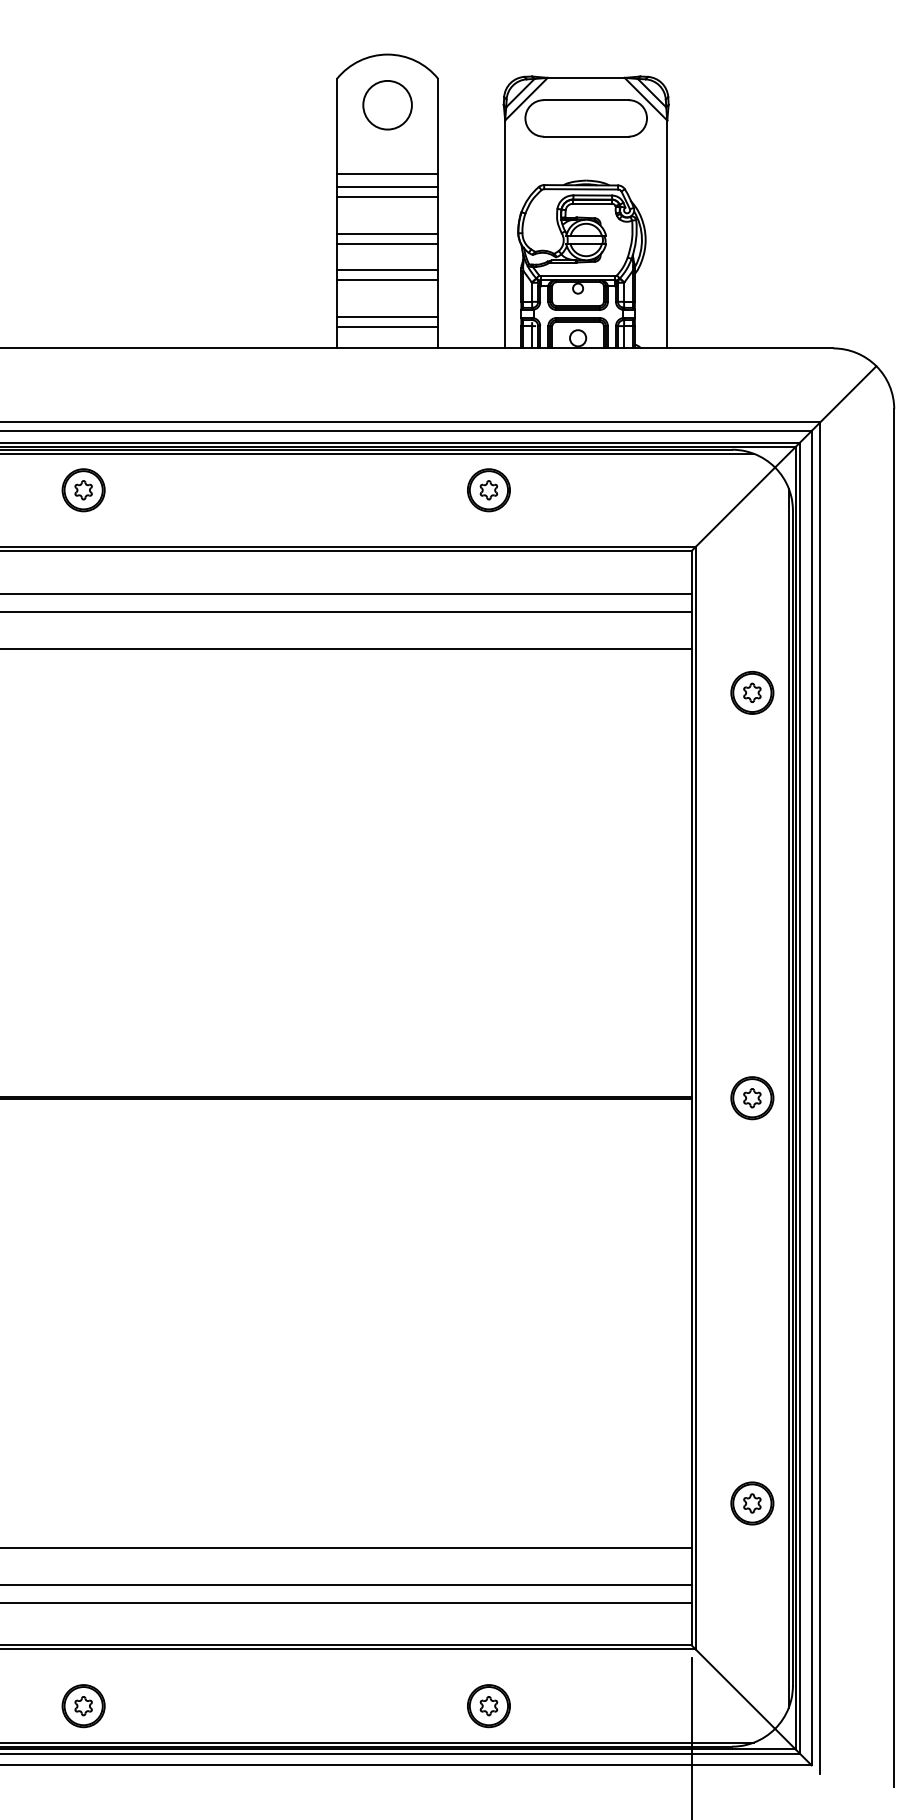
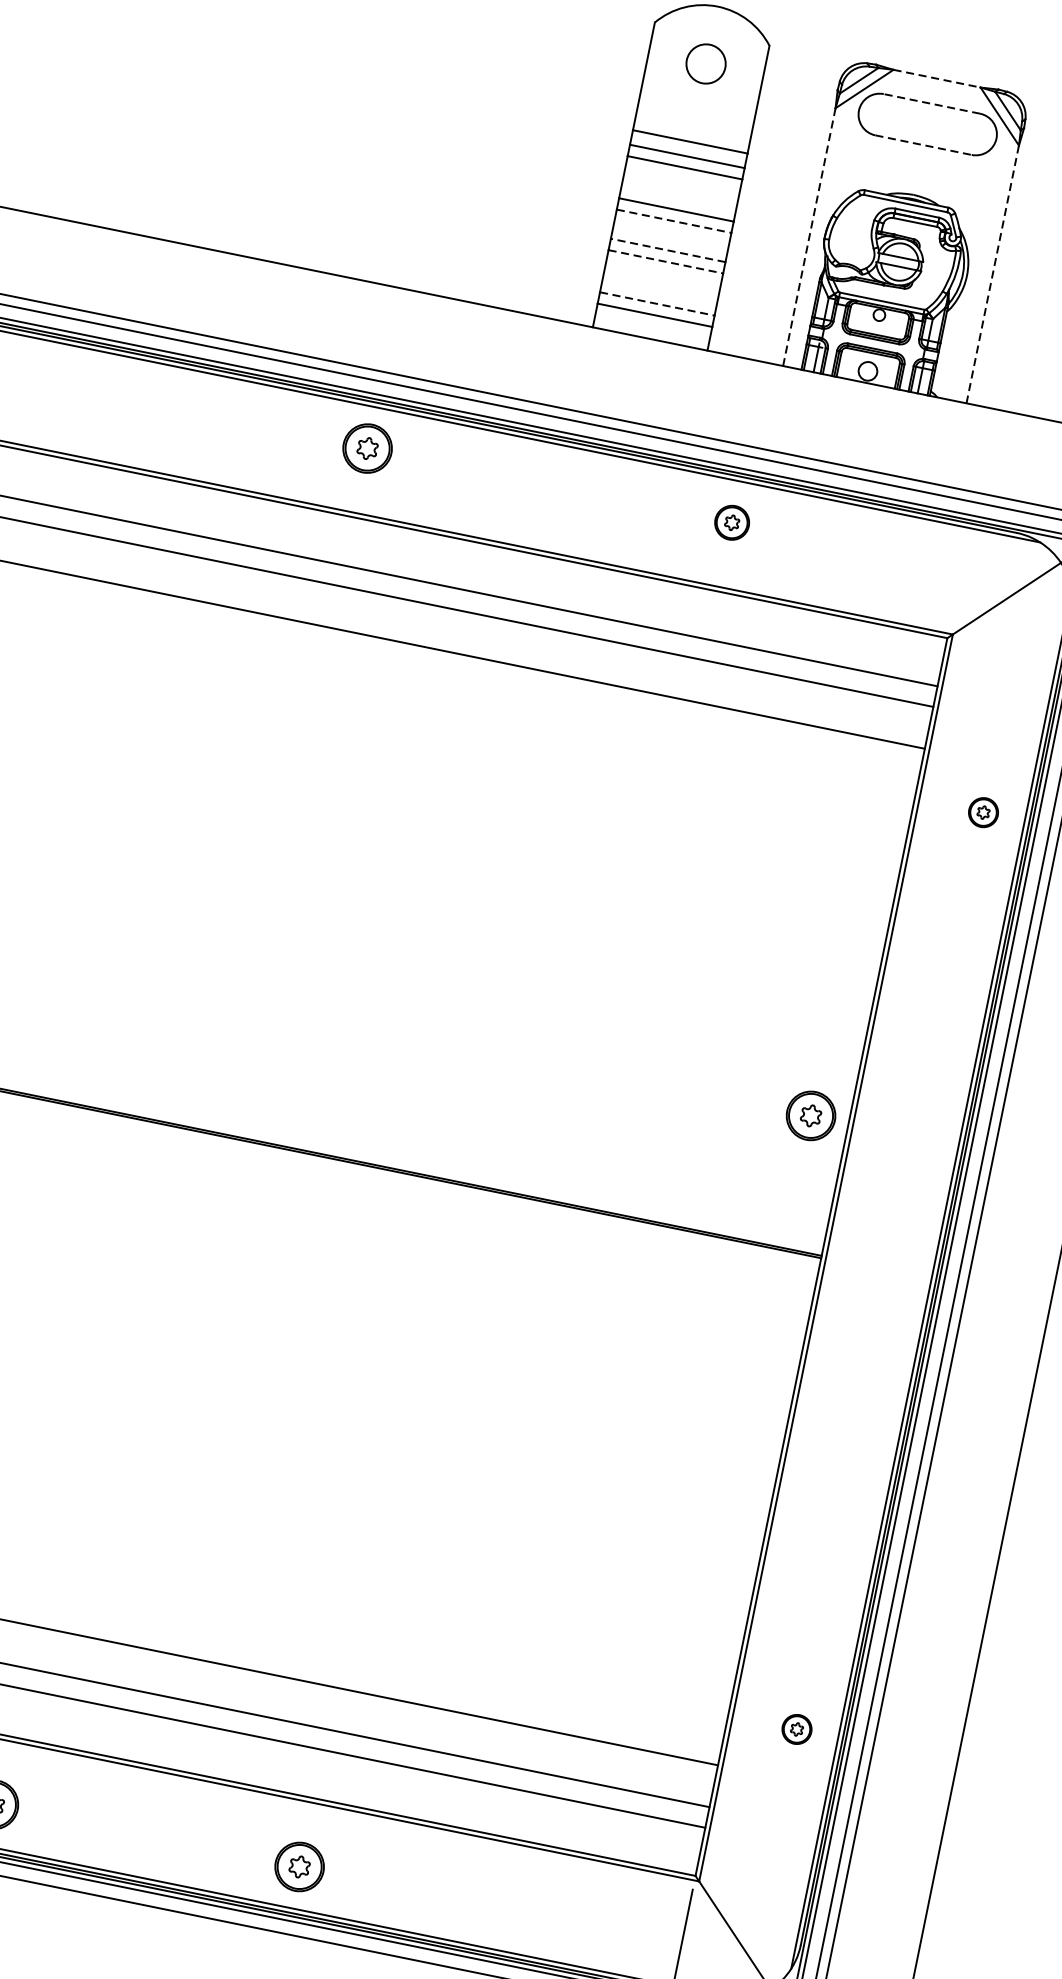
line: (586, 77) -> (937, 78), solid -> dashed
line: (586, 100) -> (932, 104), solid -> dashed
circle: (387, 105) -> (705, 64), size x0.7
line: (586, 136) -> (923, 145), solid -> dashed
line: (505, 234) -> (809, 237), solid -> dashed
line: (667, 234) -> (992, 274), solid -> dashed
line: (387, 244) -> (673, 221), solid -> dashed
line: (387, 270) -> (667, 250), solid -> dashed
line: (387, 280) -> (665, 262), solid -> dashed
line: (387, 317) -> (657, 303), solid -> dashed
part: (83, 490) -> (367, 448), moved
part: (488, 490) -> (731, 522), size x0.7
part: (752, 692) -> (983, 812), size x0.6
part: (752, 1098) -> (811, 1116), moved
part: (752, 1503) -> (797, 1729), size x0.6
part: (488, 1706) -> (299, 1867), moved

